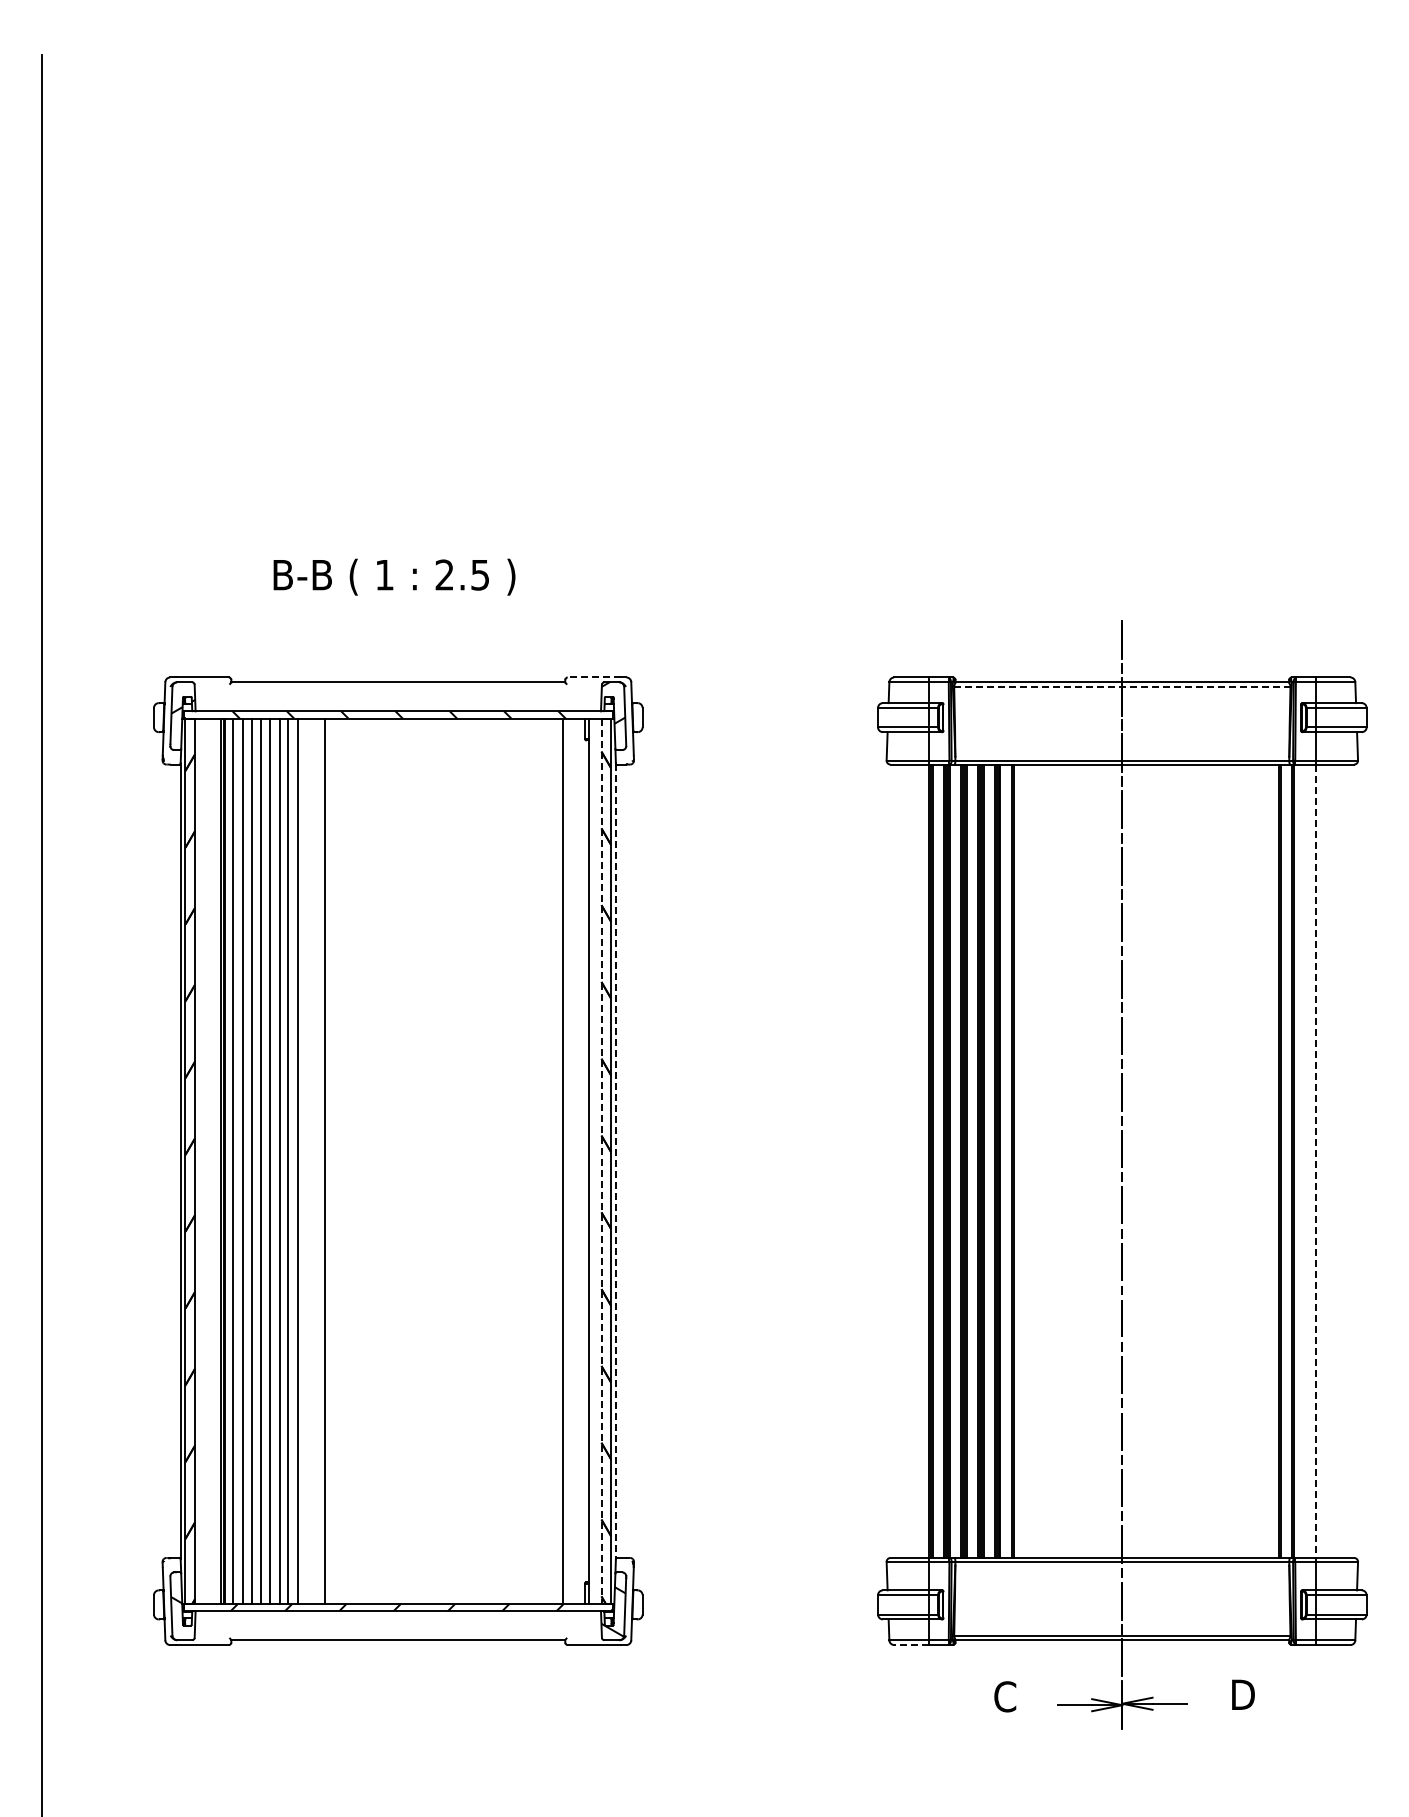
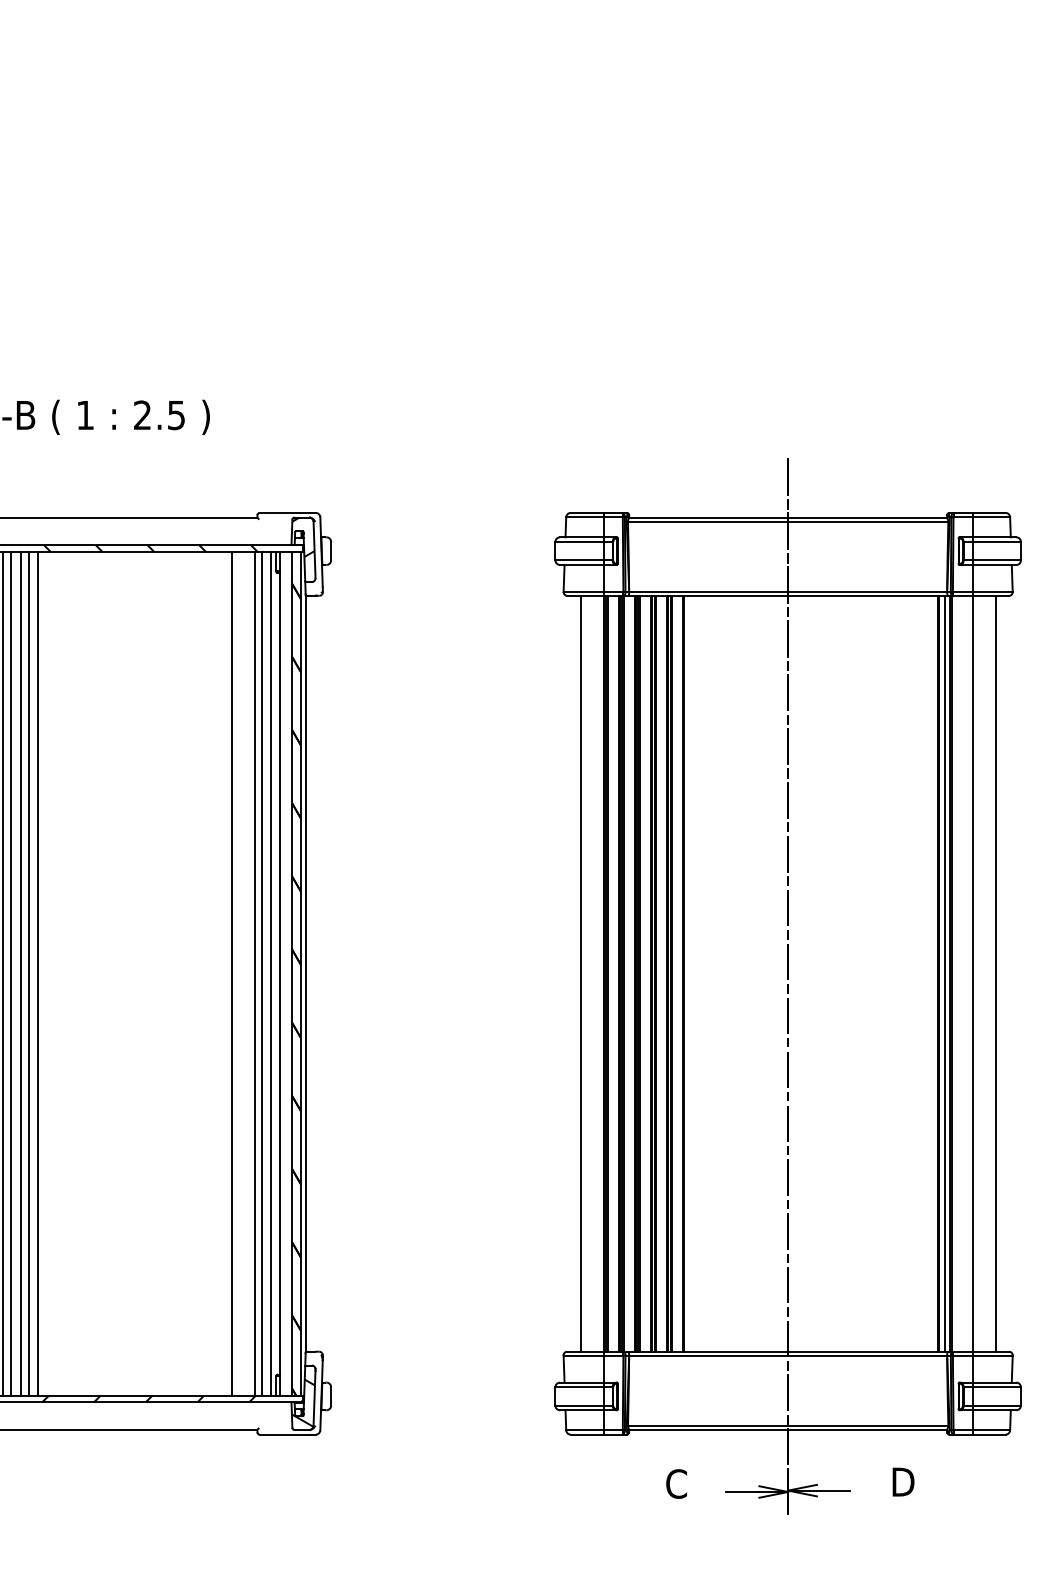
line: (593, 677) -> (284, 512), dashed -> solid
line: (1122, 687) -> (788, 522), dashed -> solid
line: (306, 1160) -> (10, 973), added
line: (316, 1160) -> (20, 973), added
line: (334, 1160) -> (37, 973), added
line: (538, 1160) -> (231, 973), added
line: (570, 1160) -> (262, 973), added
line: (579, 1160) -> (271, 973), added
line: (904, 1160) -> (580, 973), added
line: (1286, 1160) -> (944, 973), added
line: (1340, 1160) -> (996, 973), added
line: (601, 1161) -> (291, 974), dashed -> solid
line: (616, 1161) -> (306, 974), dashed -> solid
line: (1315, 1161) -> (972, 974), dashed -> solid
line: (911, 1645) -> (587, 1435), dashed -> solid

